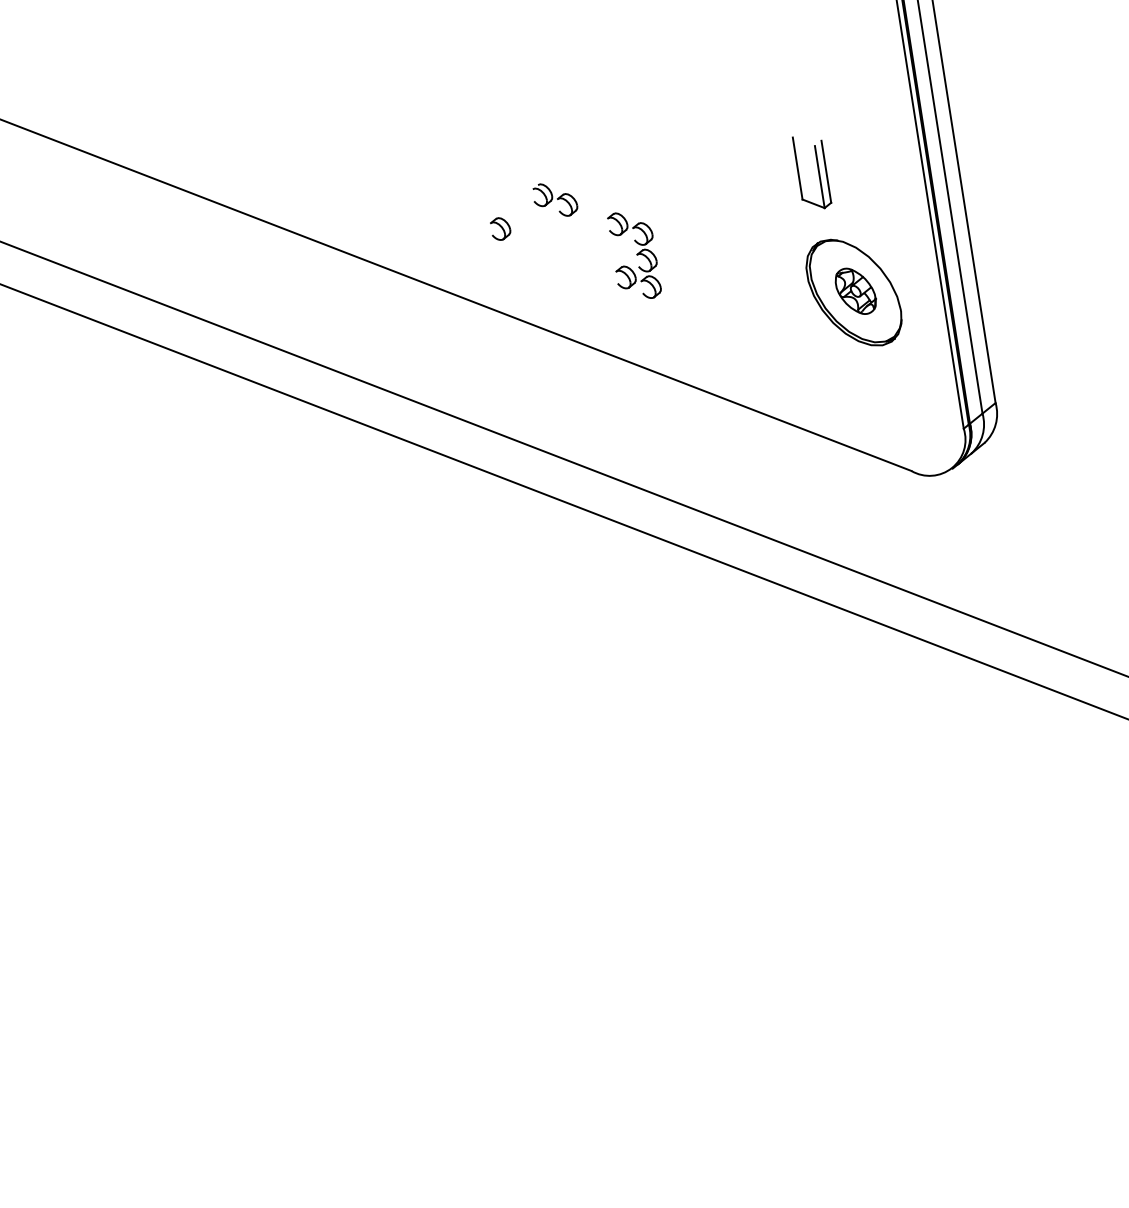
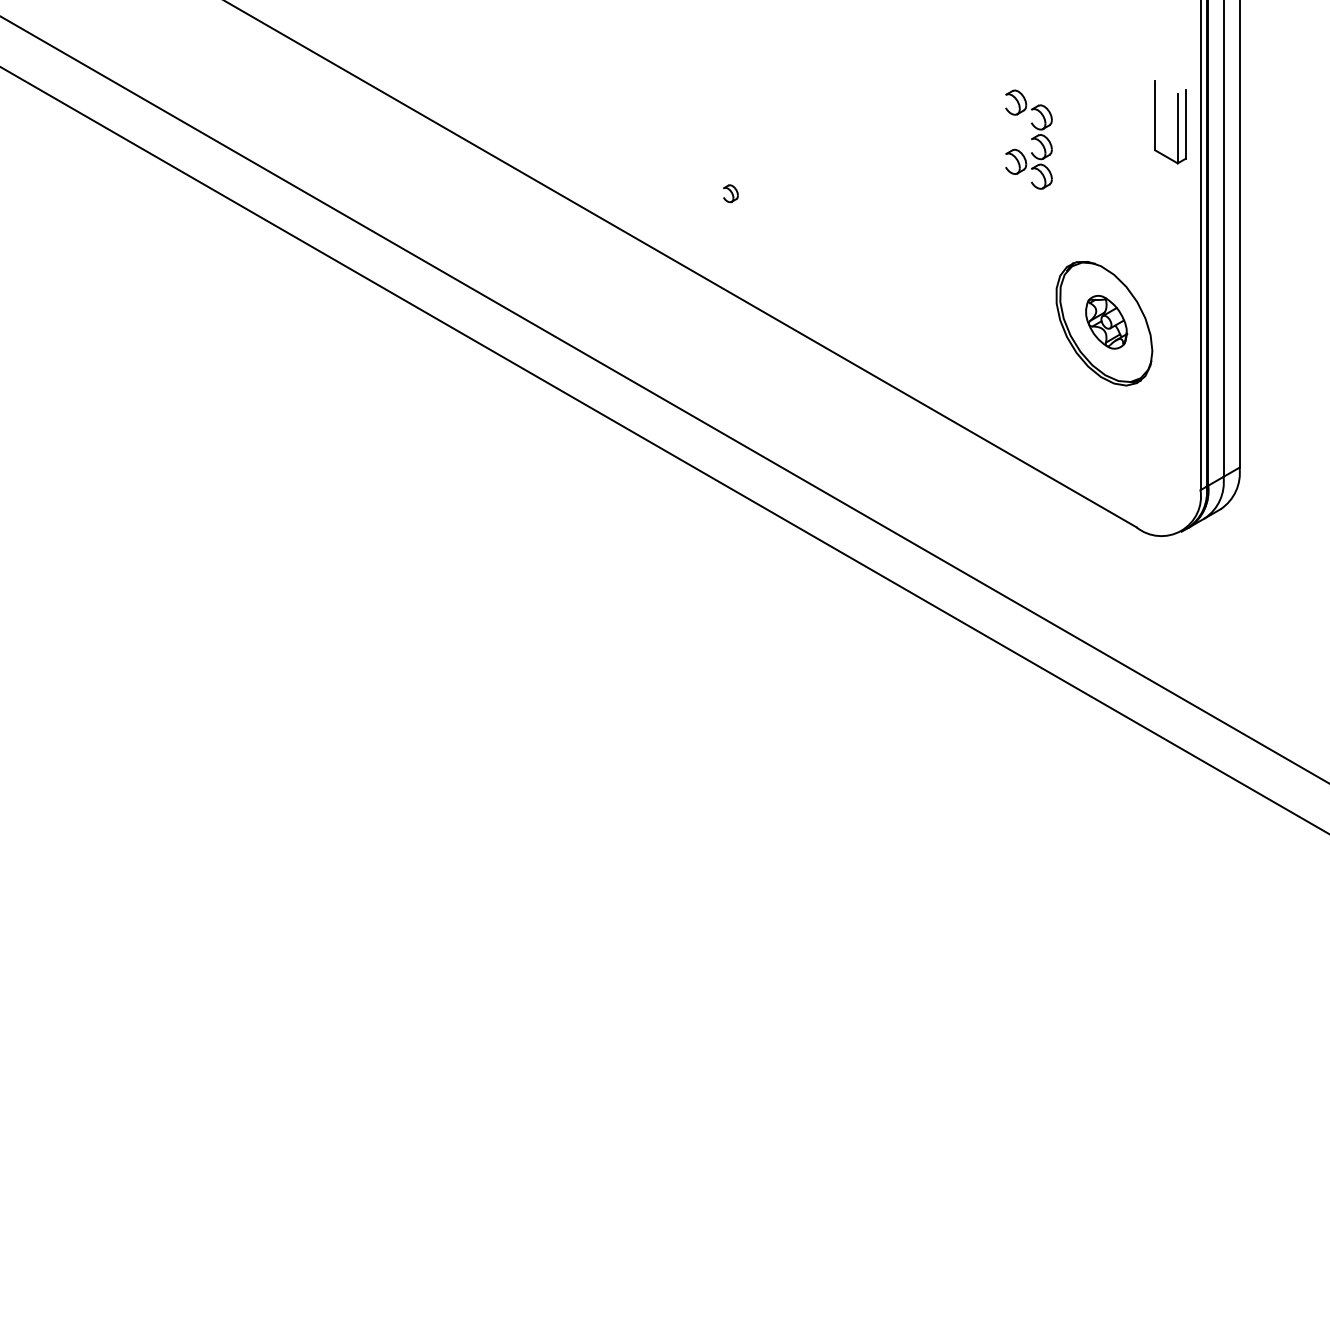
part: (818, 171) -> (1177, 122), moved
part: (554, 199) -> (794, 171), removed
part: (500, 228) -> (730, 193), size x0.7
part: (634, 255) -> (1028, 139), moved

